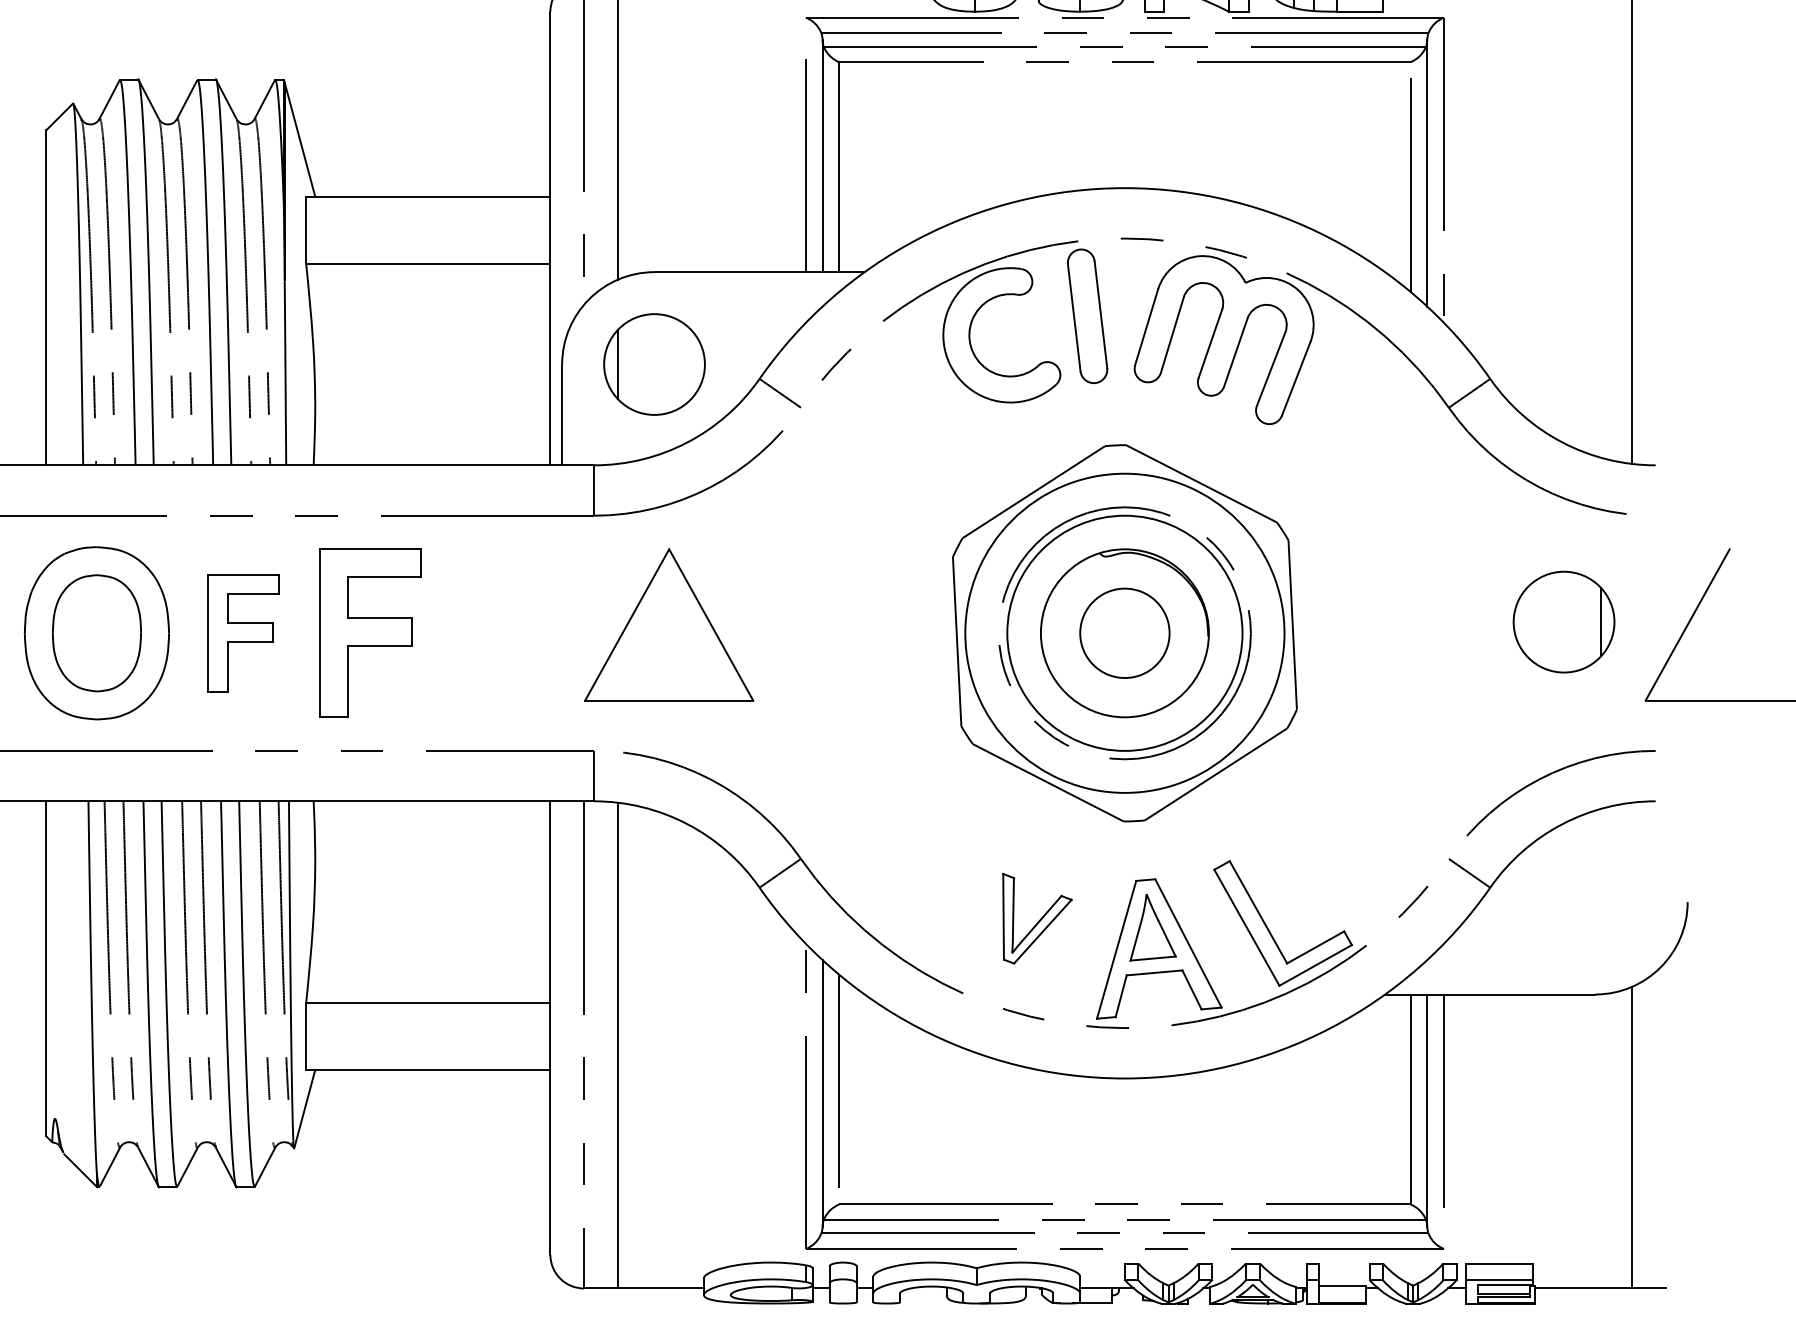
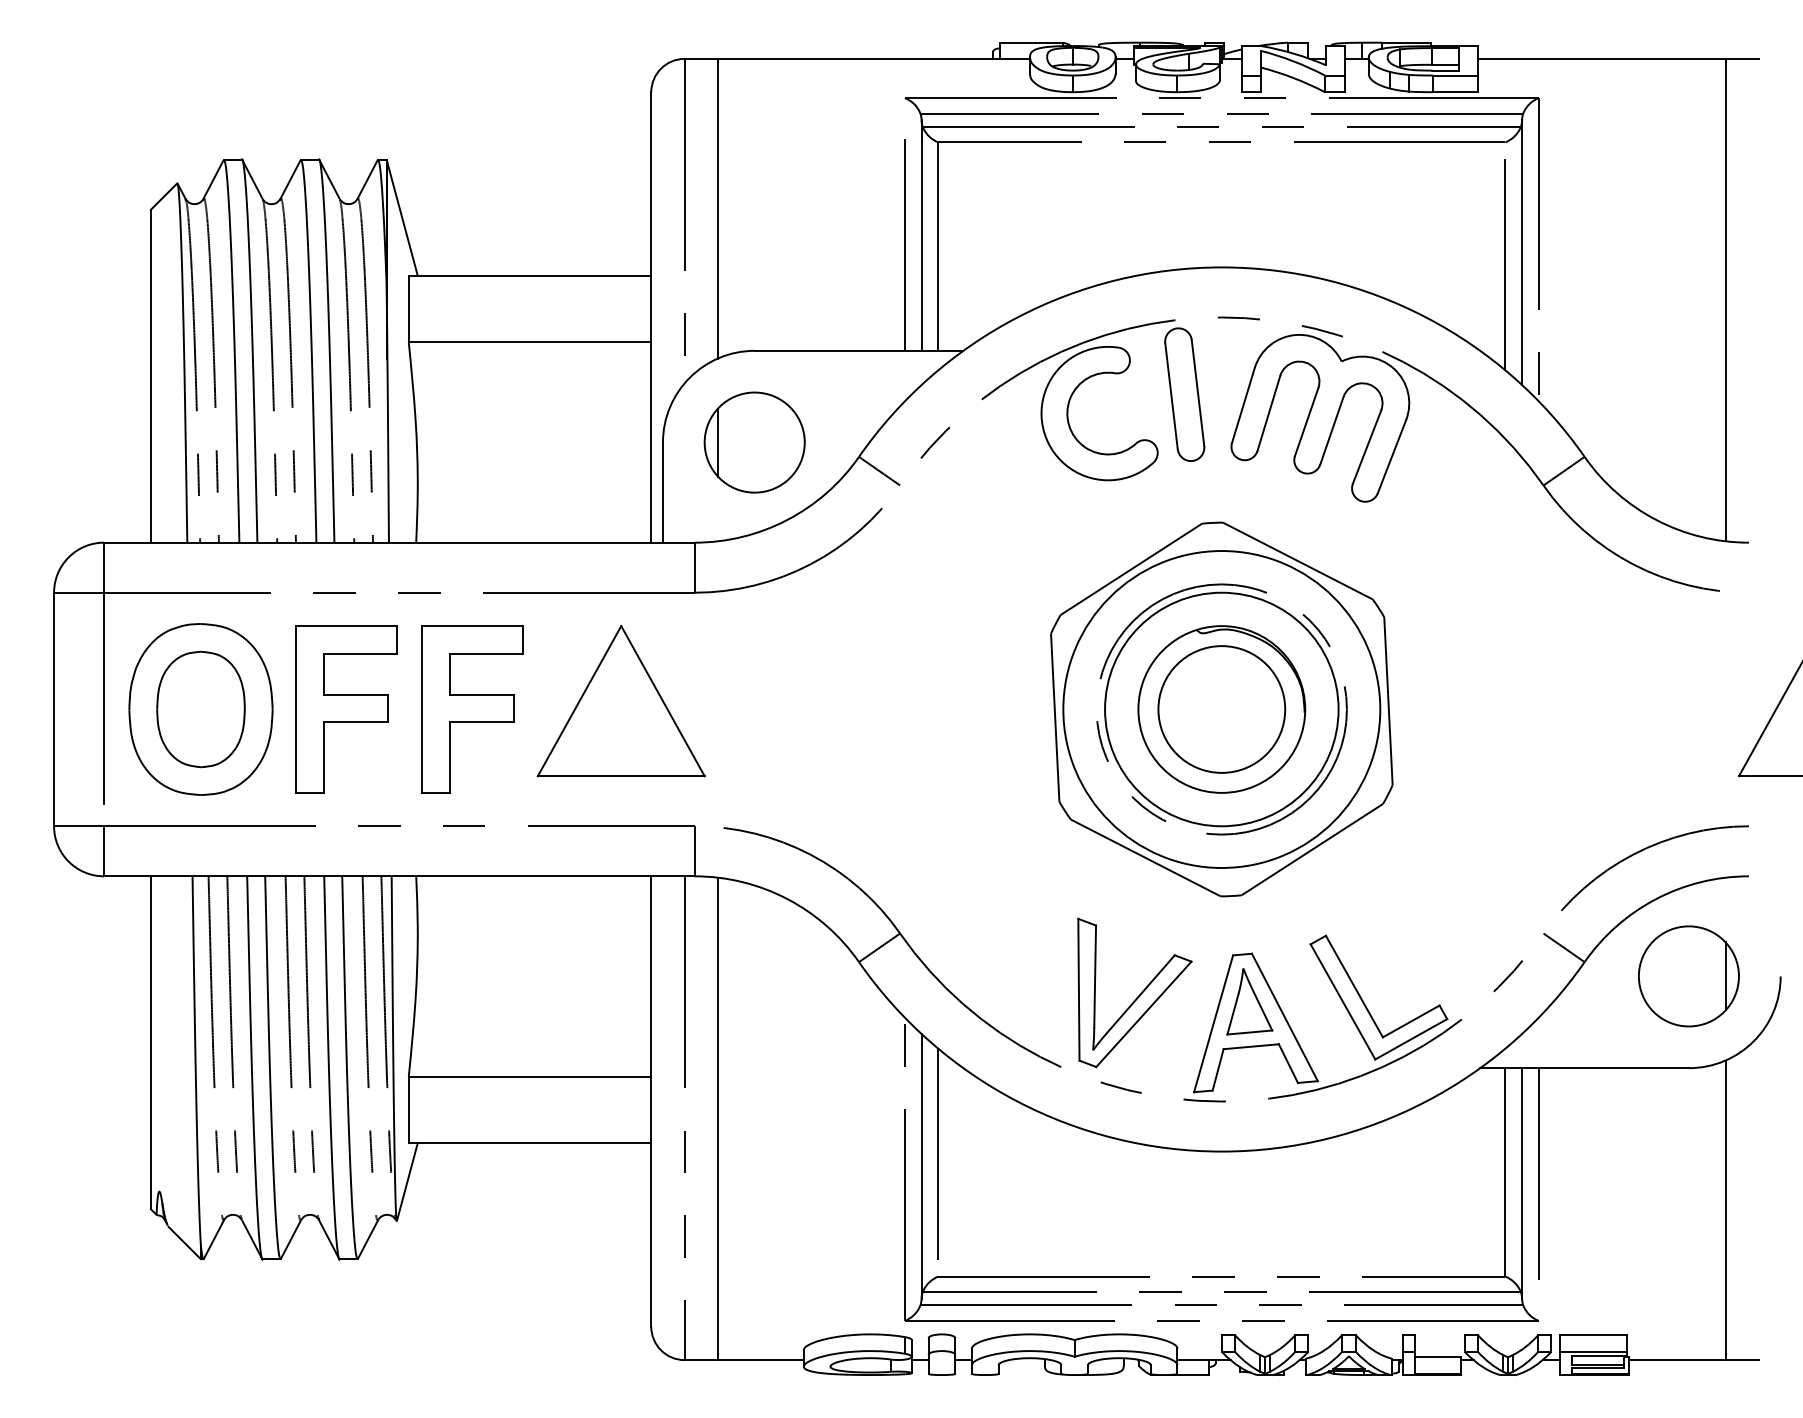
part: (1563, 622) -> (1688, 976), moved
part: (668, 625) -> (620, 701), moved
part: (243, 633) -> (346, 709), size x1.43
circle: (1124, 633) -> (1221, 709), size x1.43
part: (1036, 918) -> (1134, 992), size x1.67

